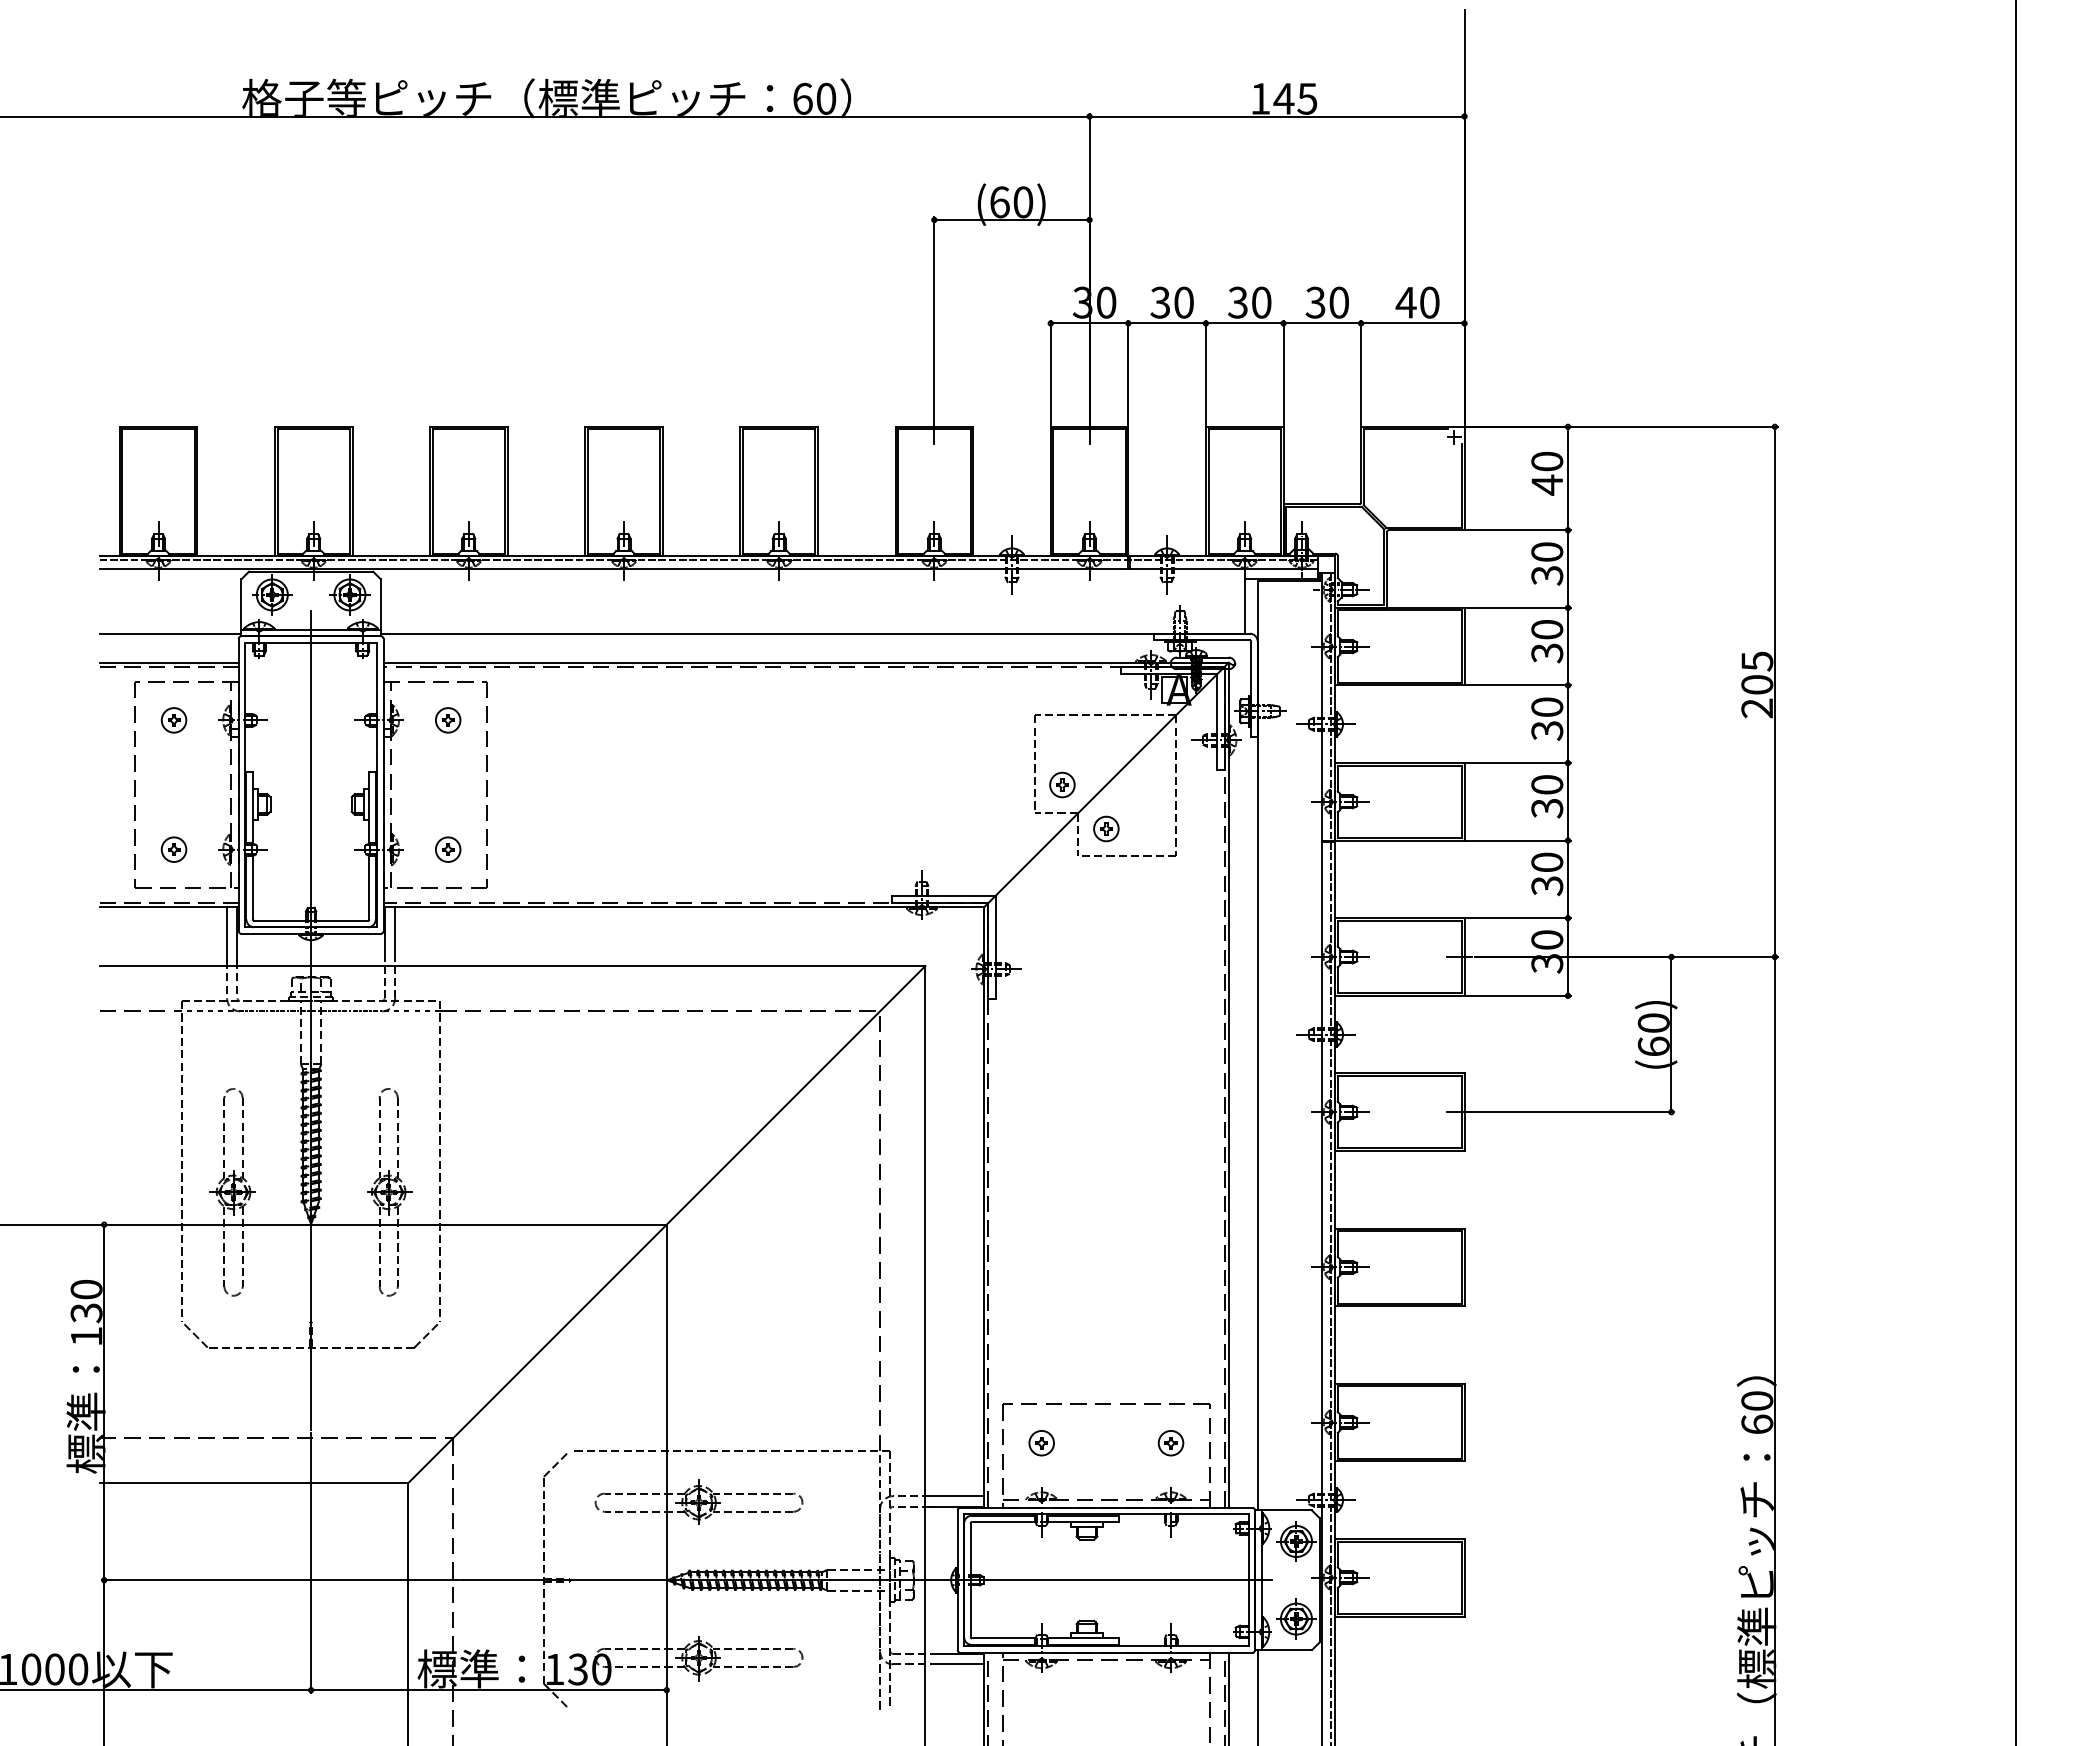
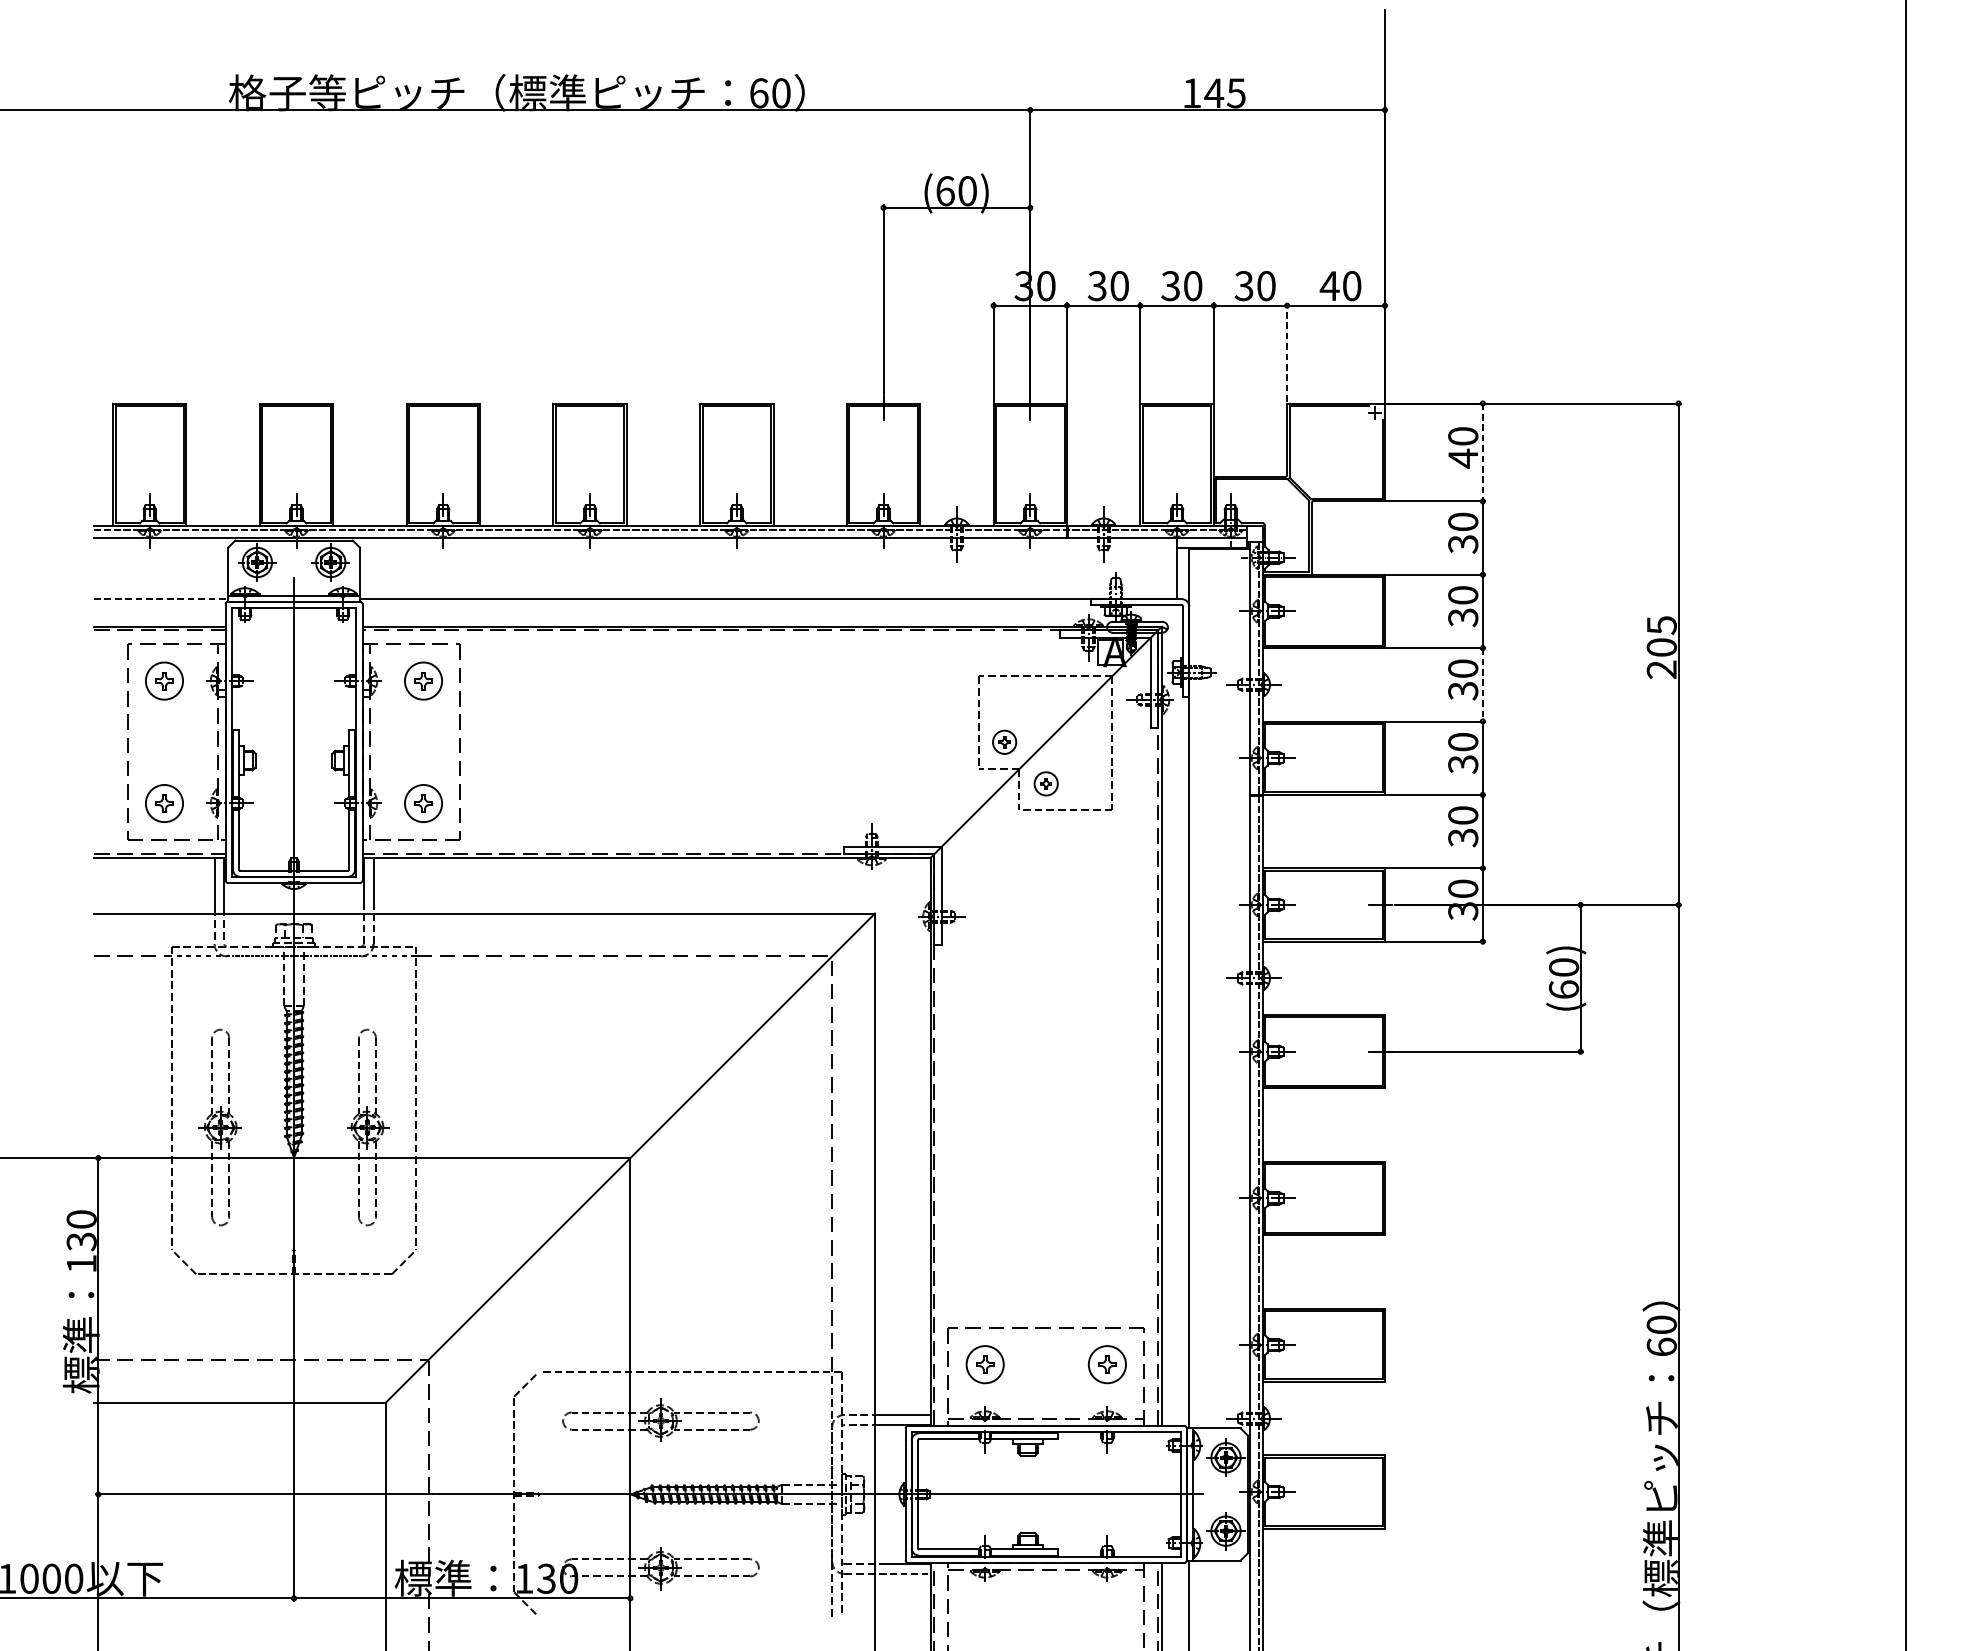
line: (1361, 372) -> (1287, 352), solid -> dashed
line: (1568, 478) -> (1483, 452), solid -> dashed
line: (170, 633) -> (161, 598), solid -> dashed
part: (173, 720) -> (163, 681), size x1.6
part: (448, 720) -> (424, 681), size x1.6
line: (1568, 724) -> (1483, 685), solid -> dashed
part: (173, 849) -> (163, 803), size x1.6
part: (448, 849) -> (424, 803), size x1.6
part: (1041, 1443) -> (984, 1365), size x1.6
part: (1170, 1443) -> (1106, 1365), size x1.6
line: (957, 1664) -> (905, 1574), solid -> dashed

